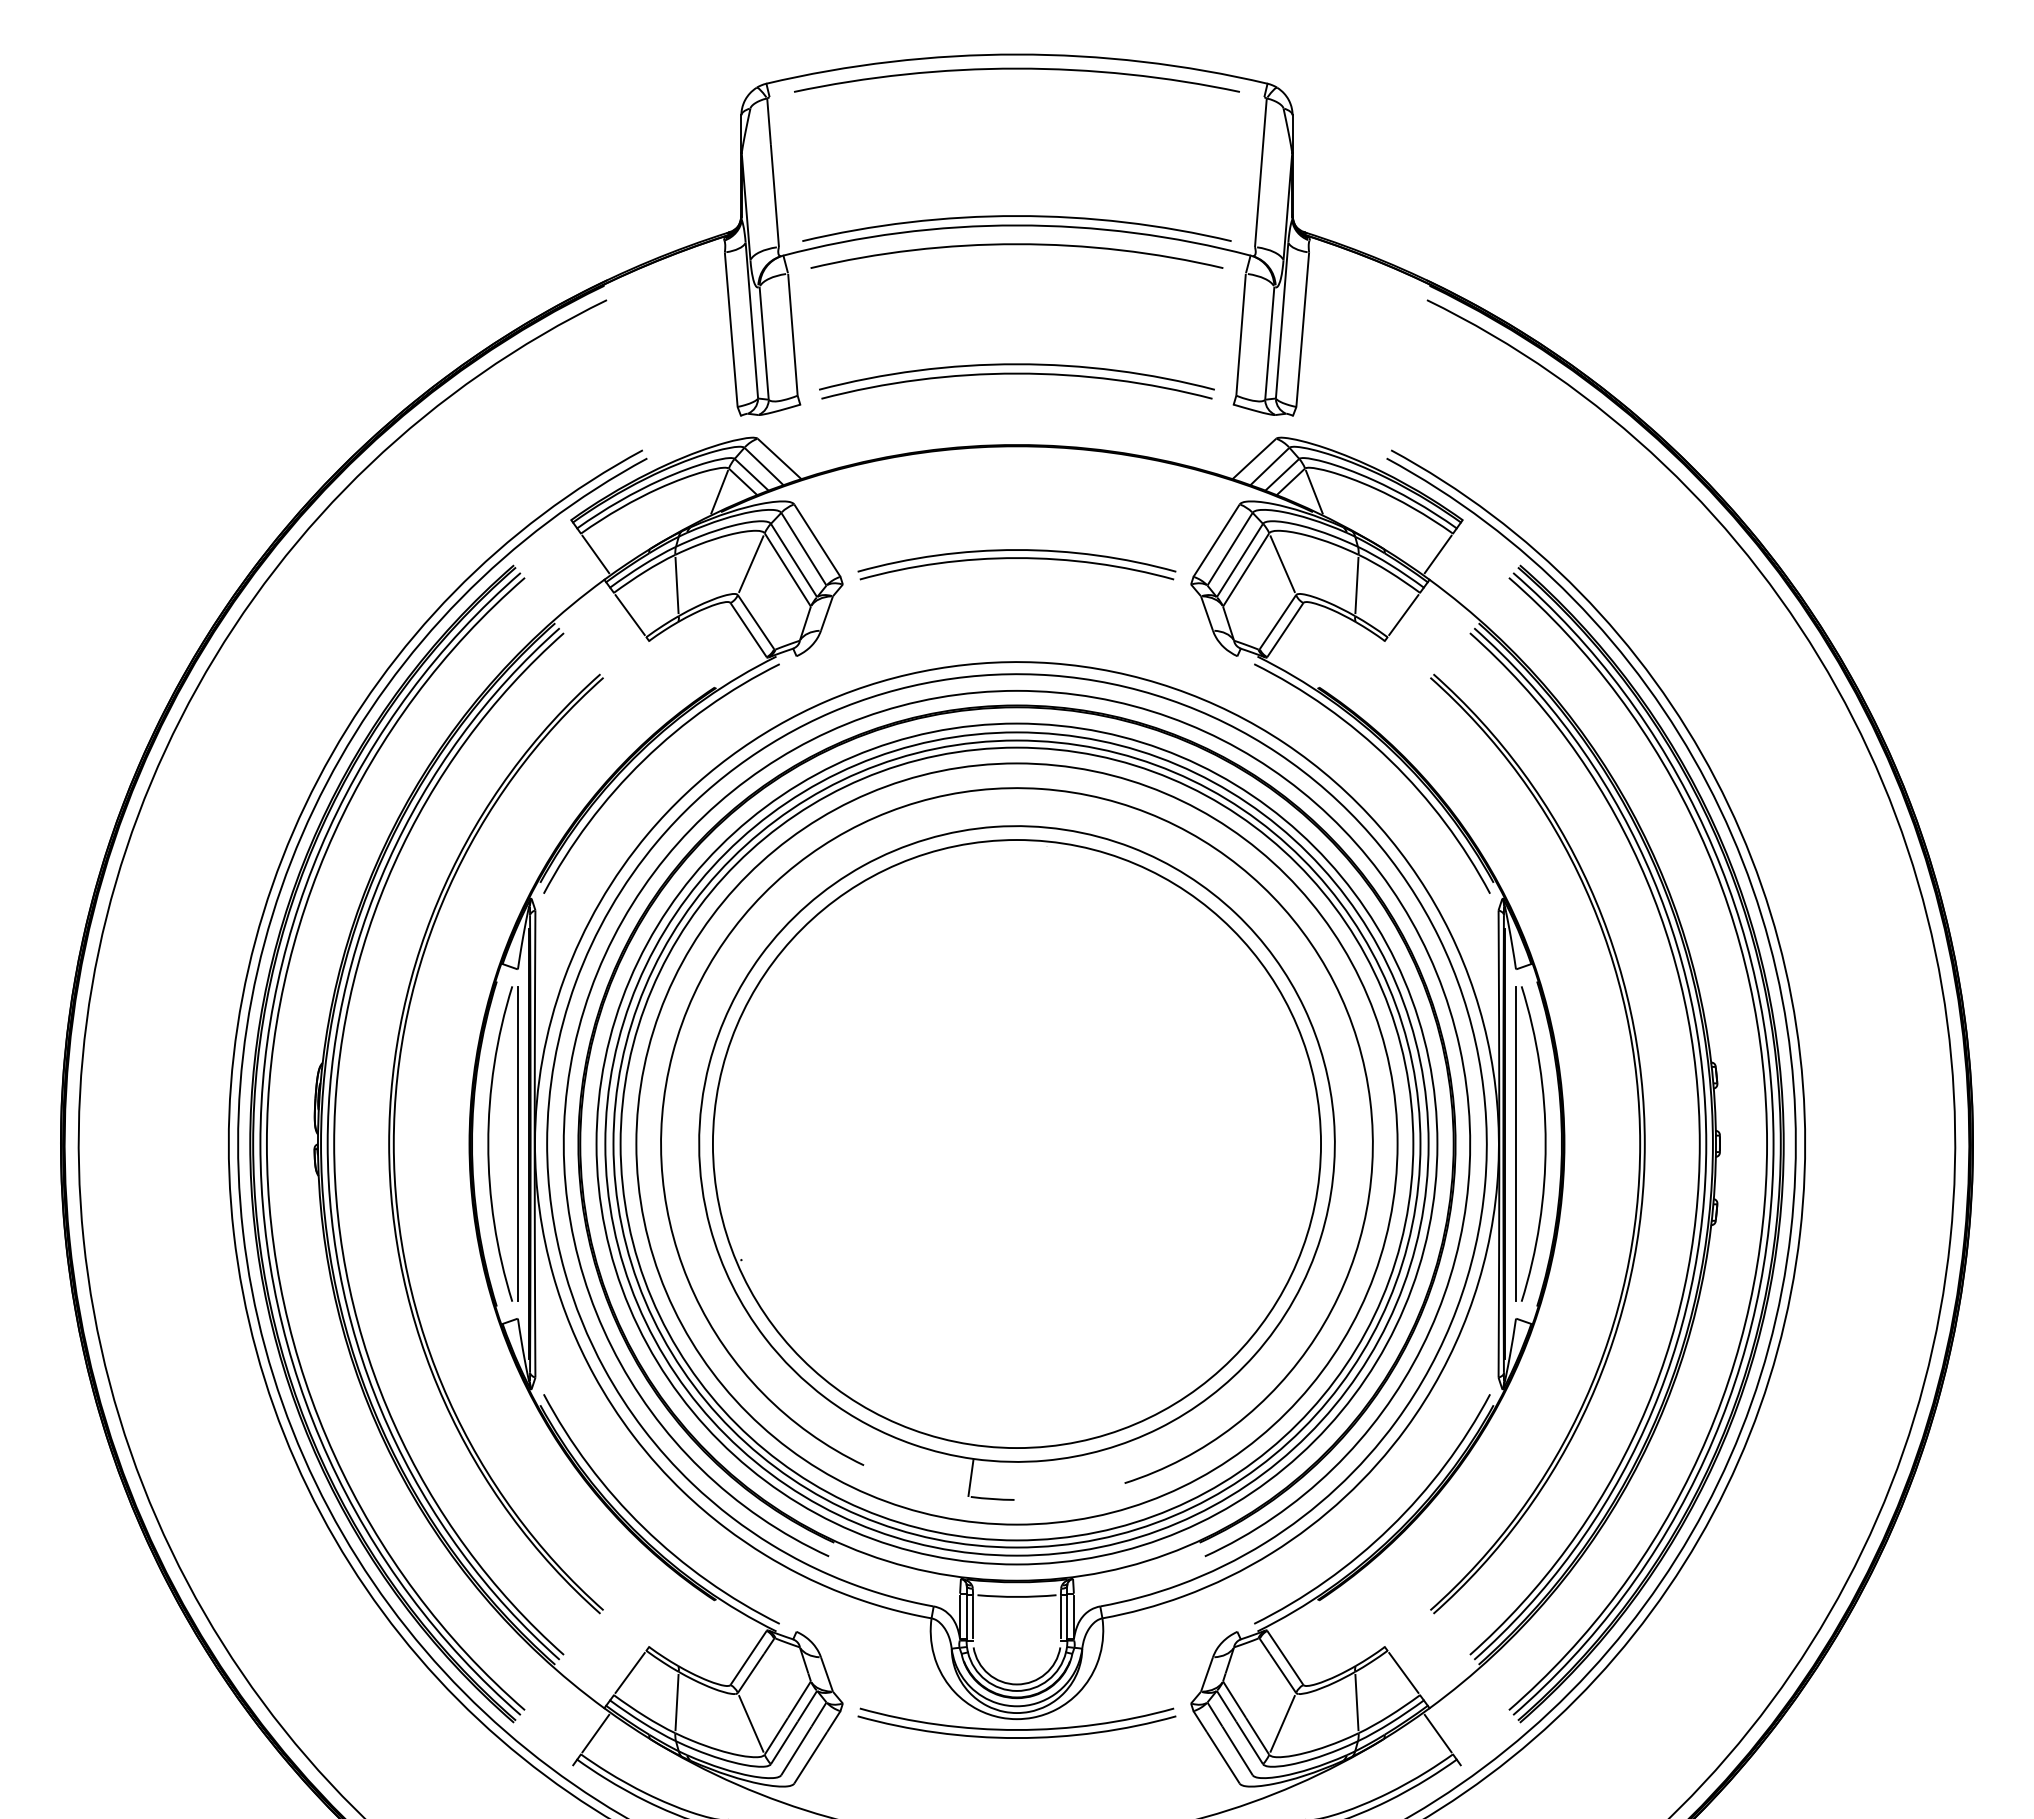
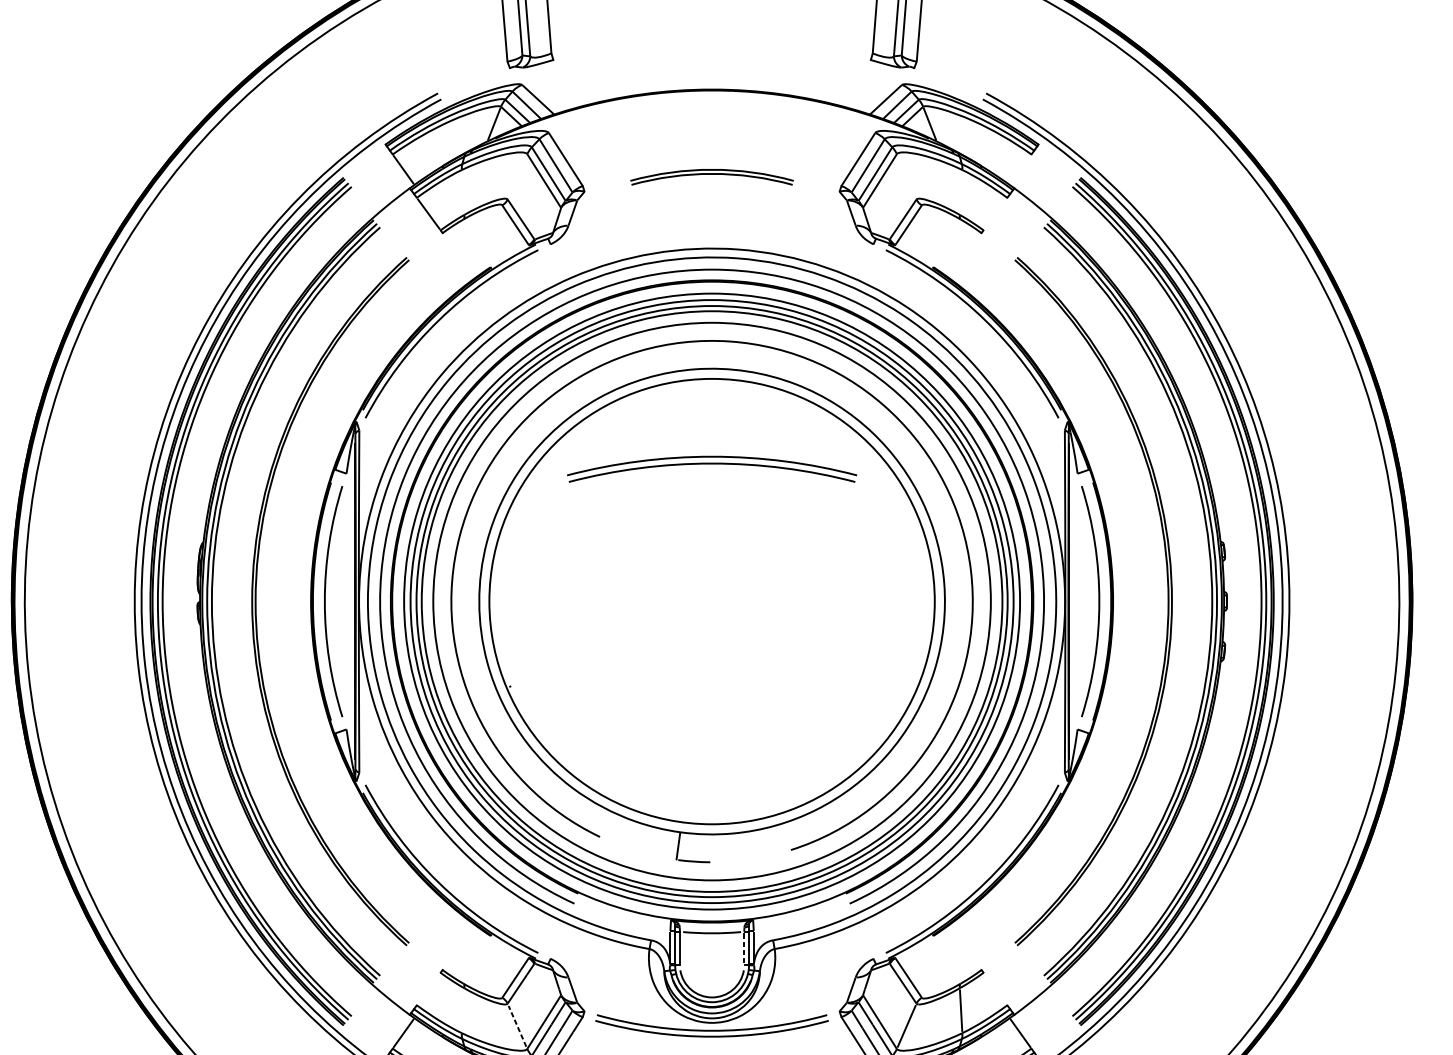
part: (1016, 374) -> (711, 464), moved
line: (1437, 554) -> (1020, 169), removed
line: (751, 564) -> (517, 177), removed
part: (1016, 564) -> (711, 177), size x0.7
line: (1282, 564) -> (906, 177), removed
line: (676, 585) -> (462, 192), removed
line: (1356, 585) -> (960, 192), removed
line: (1403, 615) -> (995, 214), removed
line: (517, 1143) -> (346, 601), removed
line: (1516, 1143) -> (1077, 601), removed
line: (1060, 1617) -> (743, 948), solid -> dashed
line: (629, 1672) -> (428, 988), removed
line: (1403, 1672) -> (995, 988), removed
line: (676, 1702) -> (462, 1010), removed
line: (751, 1723) -> (517, 1026), solid -> dashed

